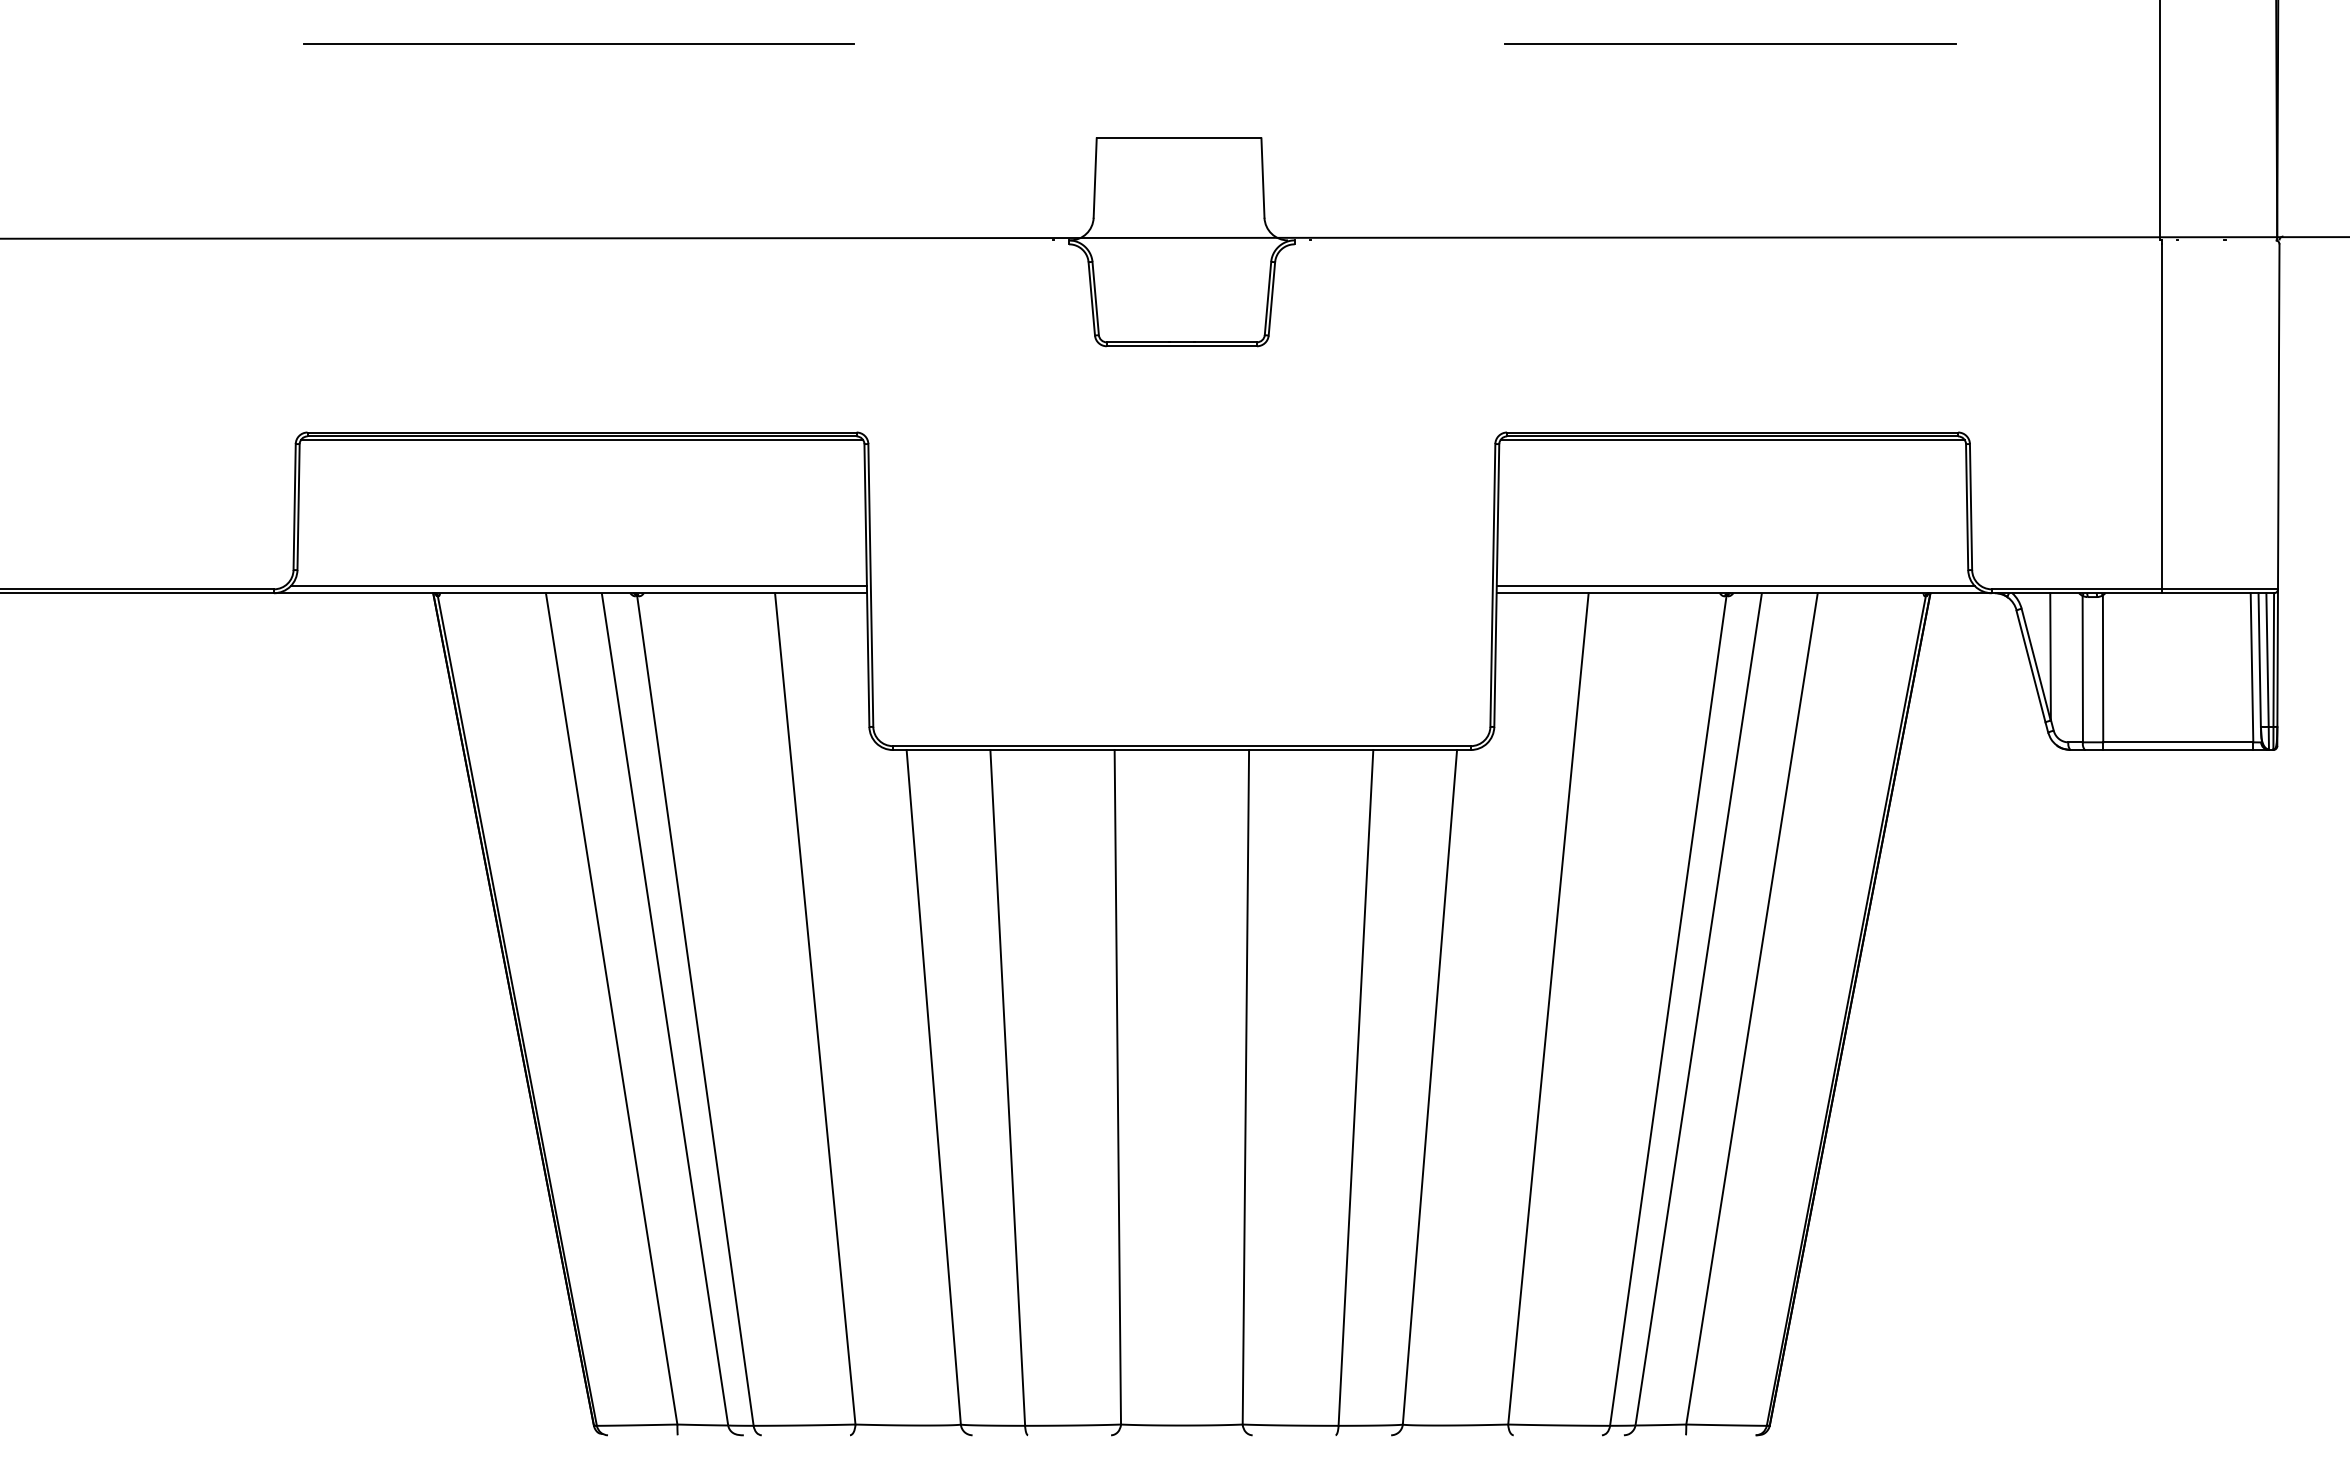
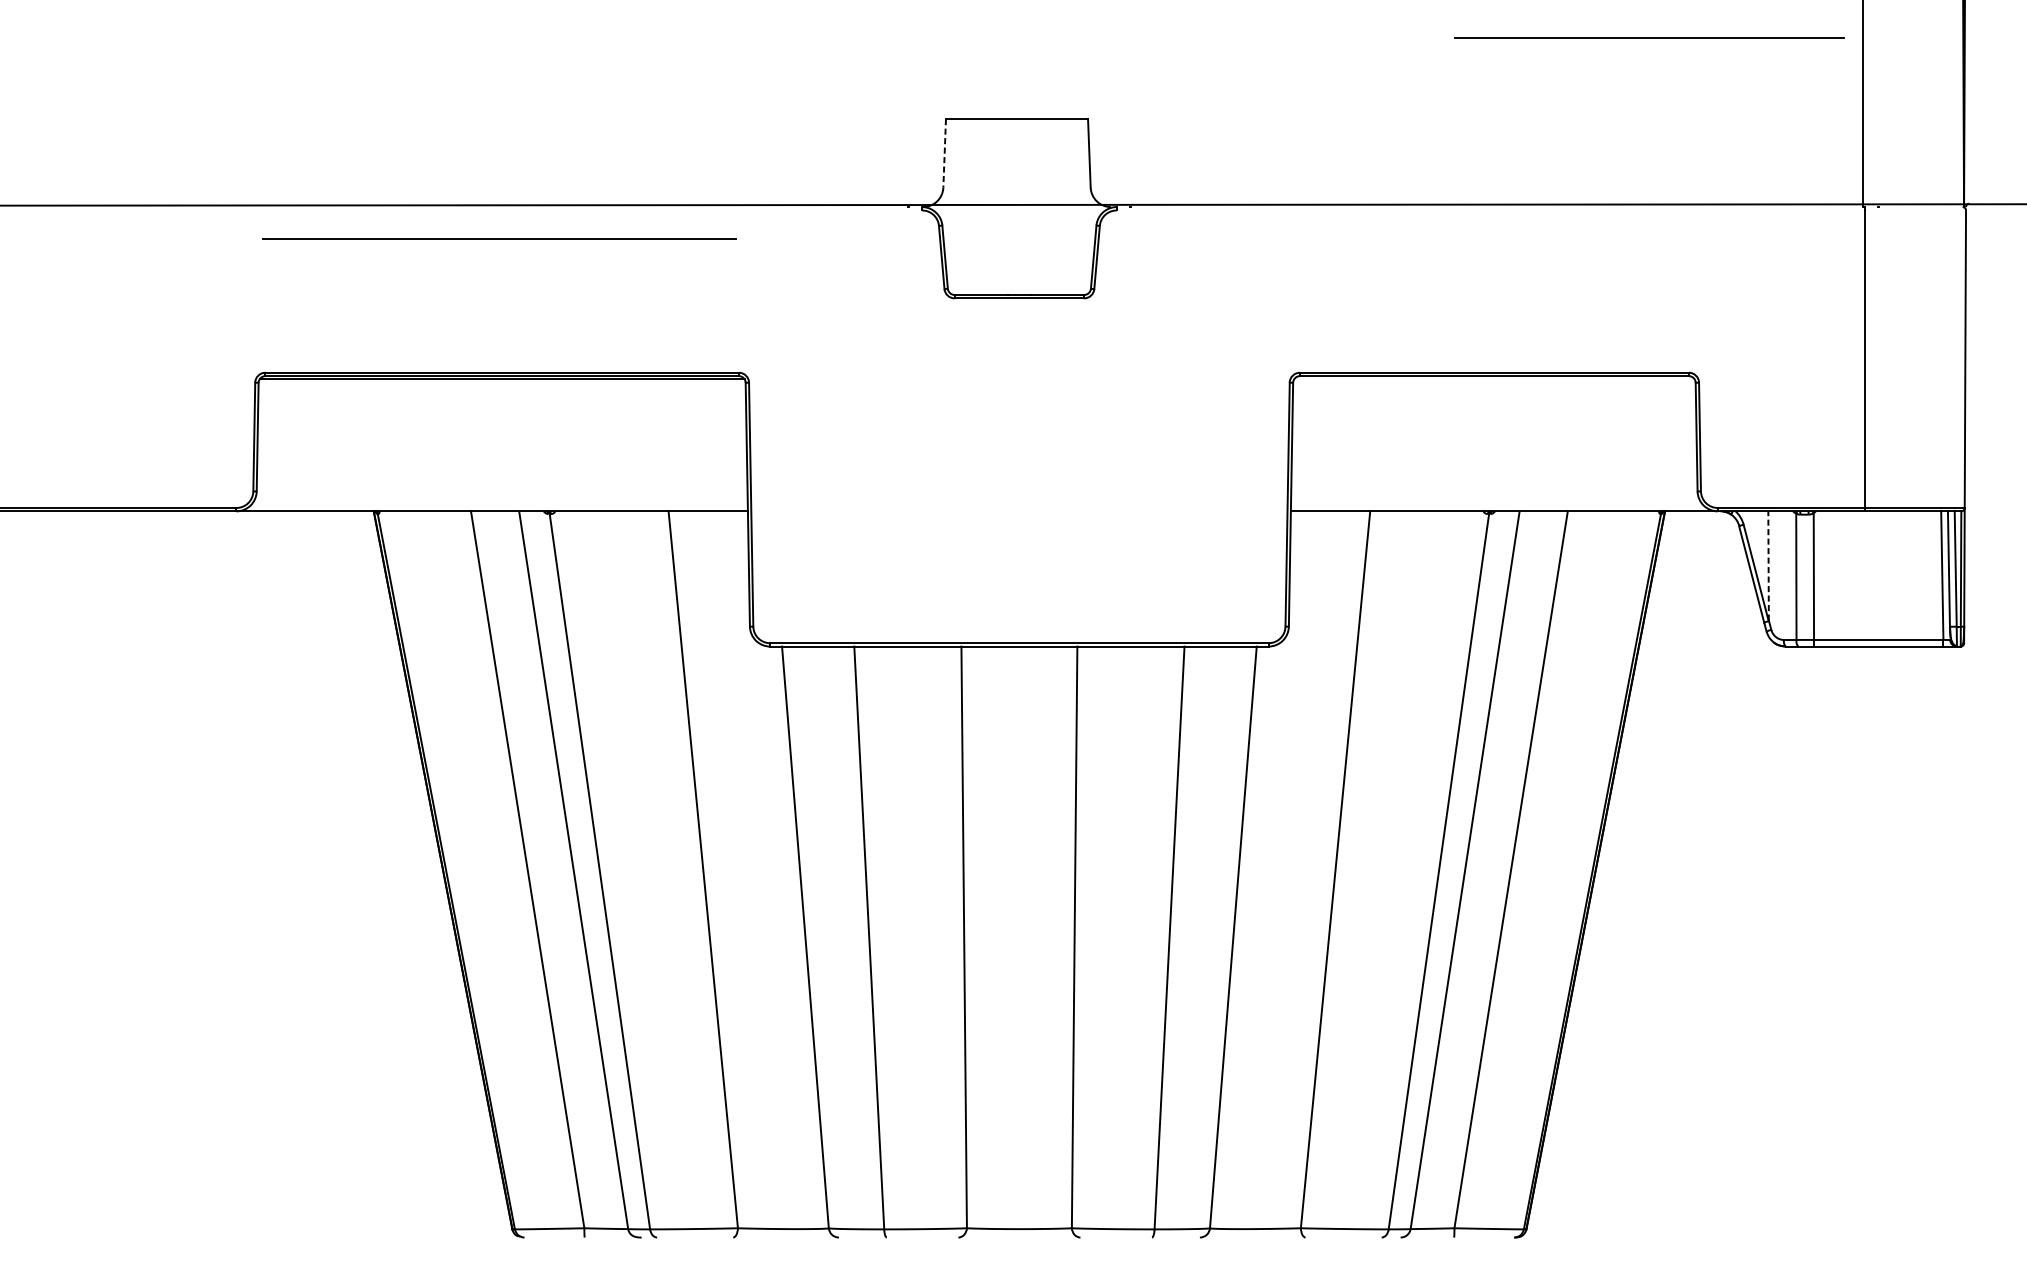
line: (578, 43) -> (499, 238), moved
line: (1730, 43) -> (1649, 37), moved
line: (1095, 178) -> (944, 153), solid -> dashed
line: (1732, 440) -> (1494, 379), removed
line: (578, 585) -> (499, 504), removed
line: (1735, 585) -> (1496, 504), removed
line: (2050, 656) -> (1768, 565), solid -> dashed

